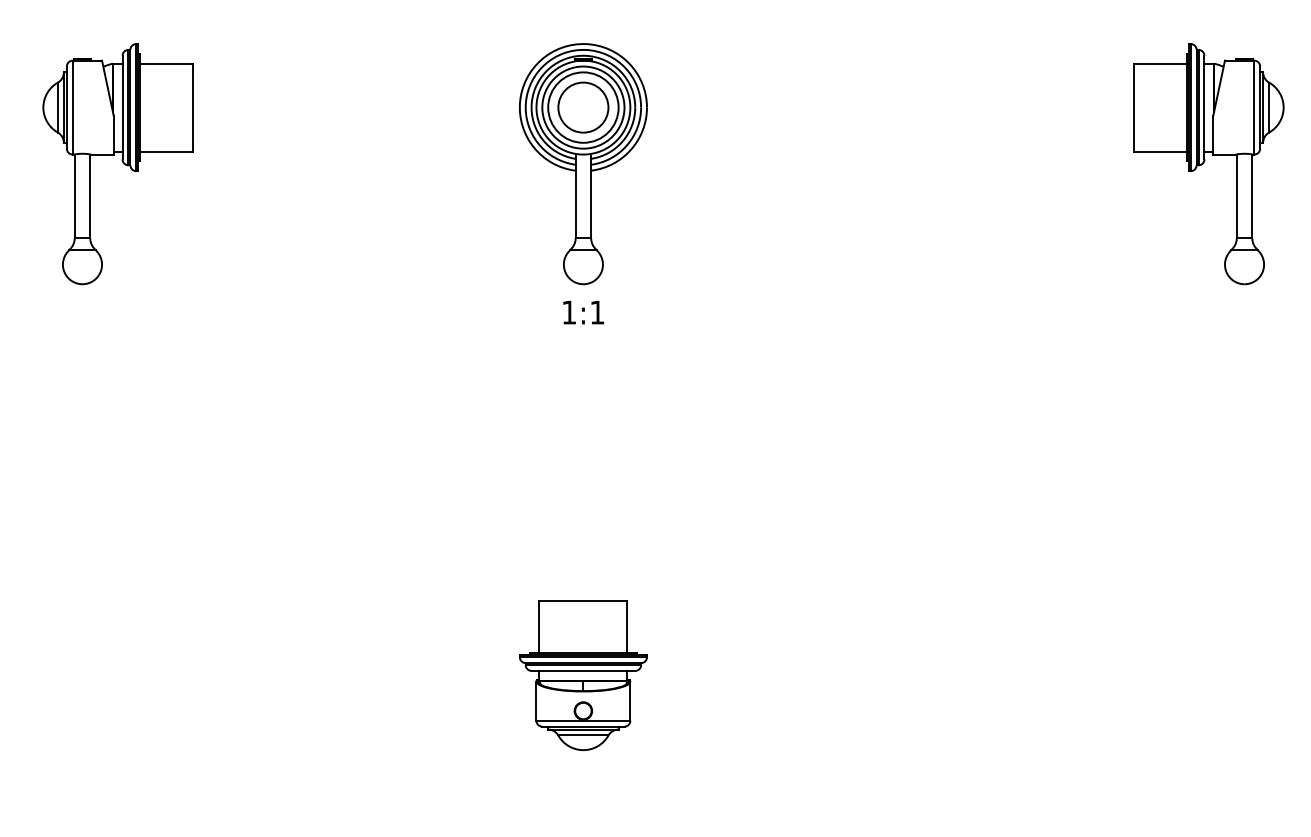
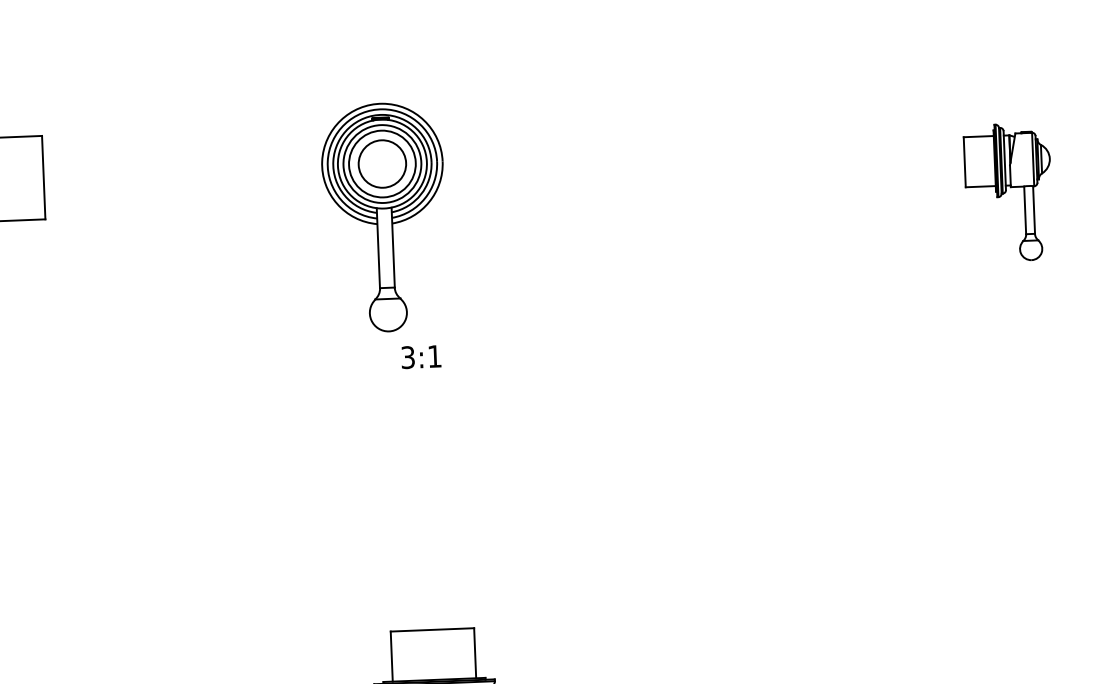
part: (583, 164) -> (384, 217), moved
part: (1208, 164) -> (1008, 192), size x0.6
text: (569, 312) -> (408, 357), 1:1 -> 3:1

